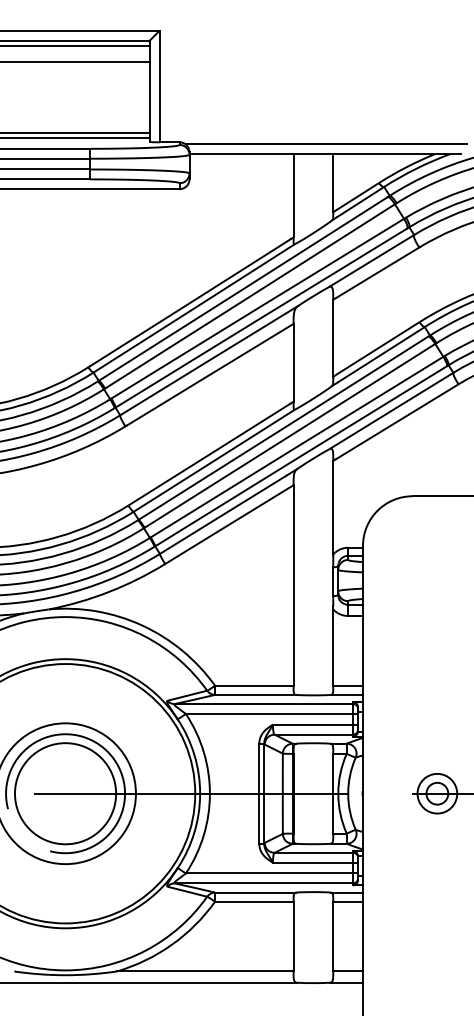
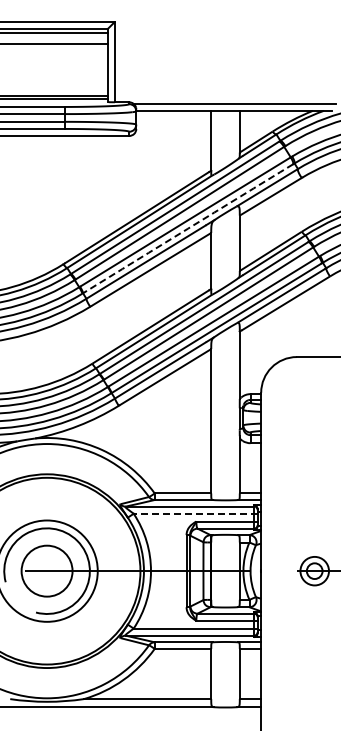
arc: (262, 317) -> (188, 228), solid -> dashed
line: (271, 713) -> (195, 513), solid -> dashed
circle: (64, 792) -> (46, 570), size x0.7

